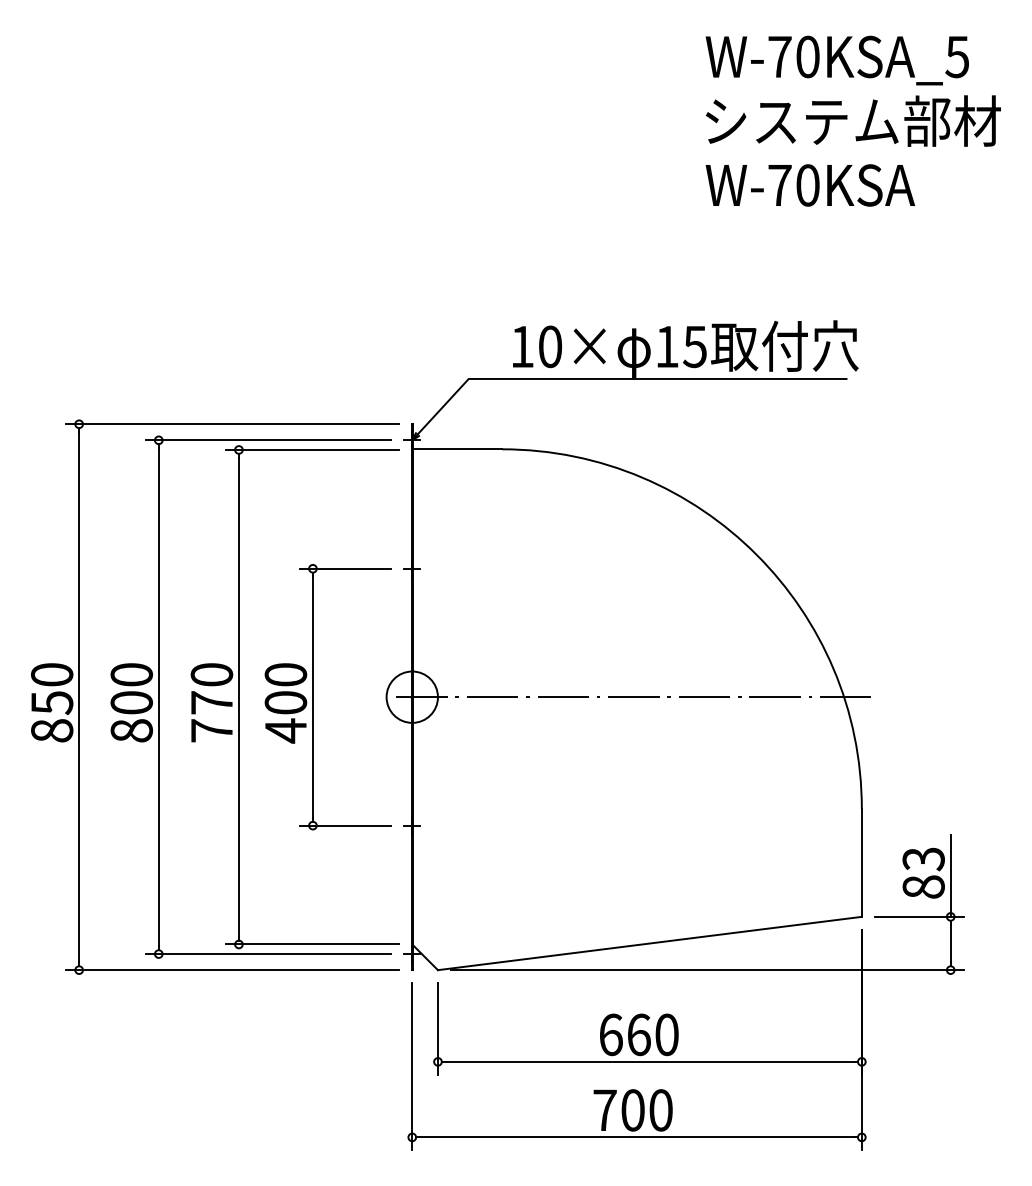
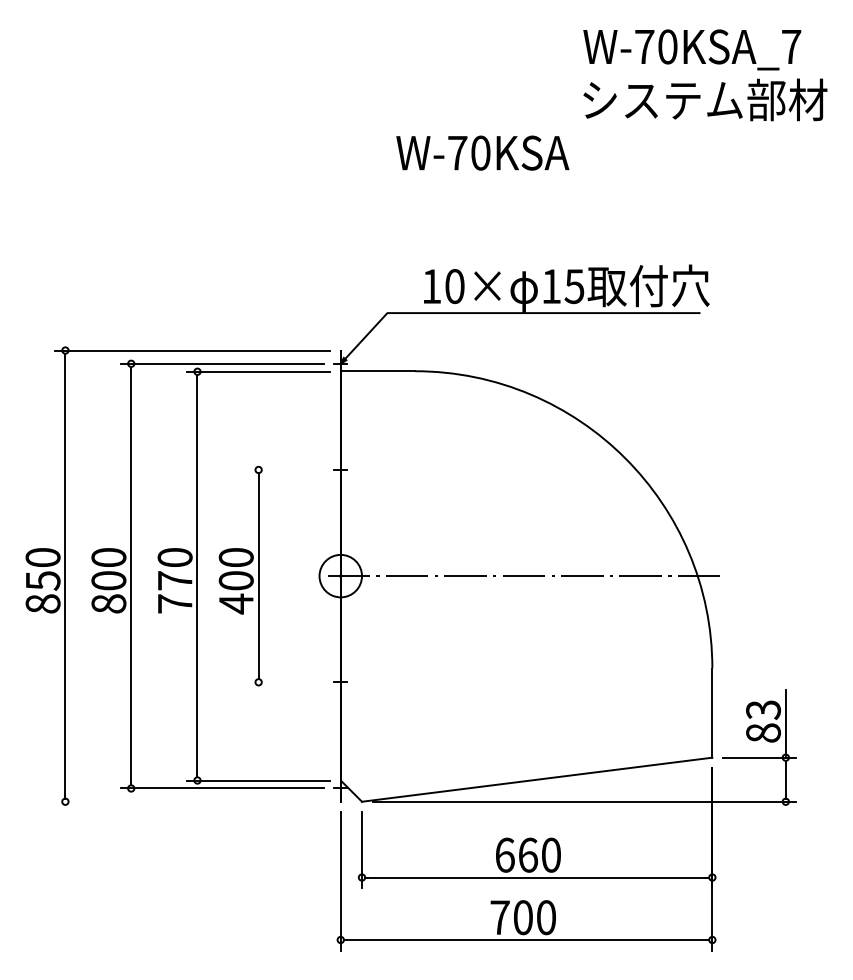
text: (957, 57) -> (791, 47), W-70KSA_5 -> W-70KSA_7
text: (809, 184) -> (482, 152), moved
line: (345, 568) -> (285, 469), removed
line: (345, 825) -> (285, 682), removed
line: (232, 969) -> (192, 801), removed

